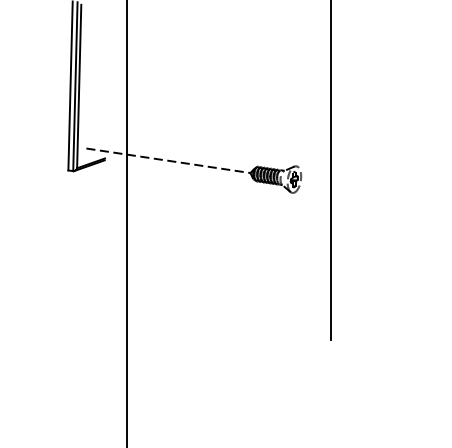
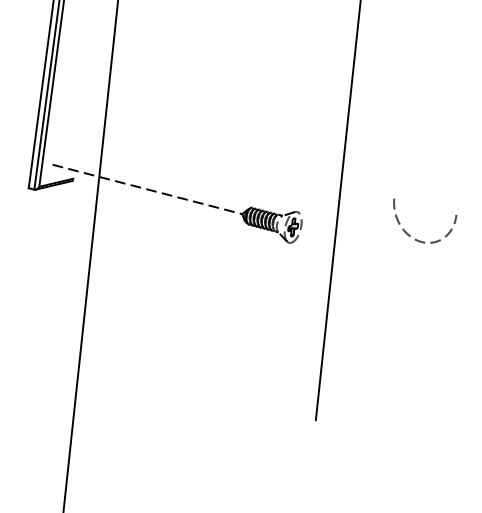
curve: (400, 178) -> (418, 239), added

